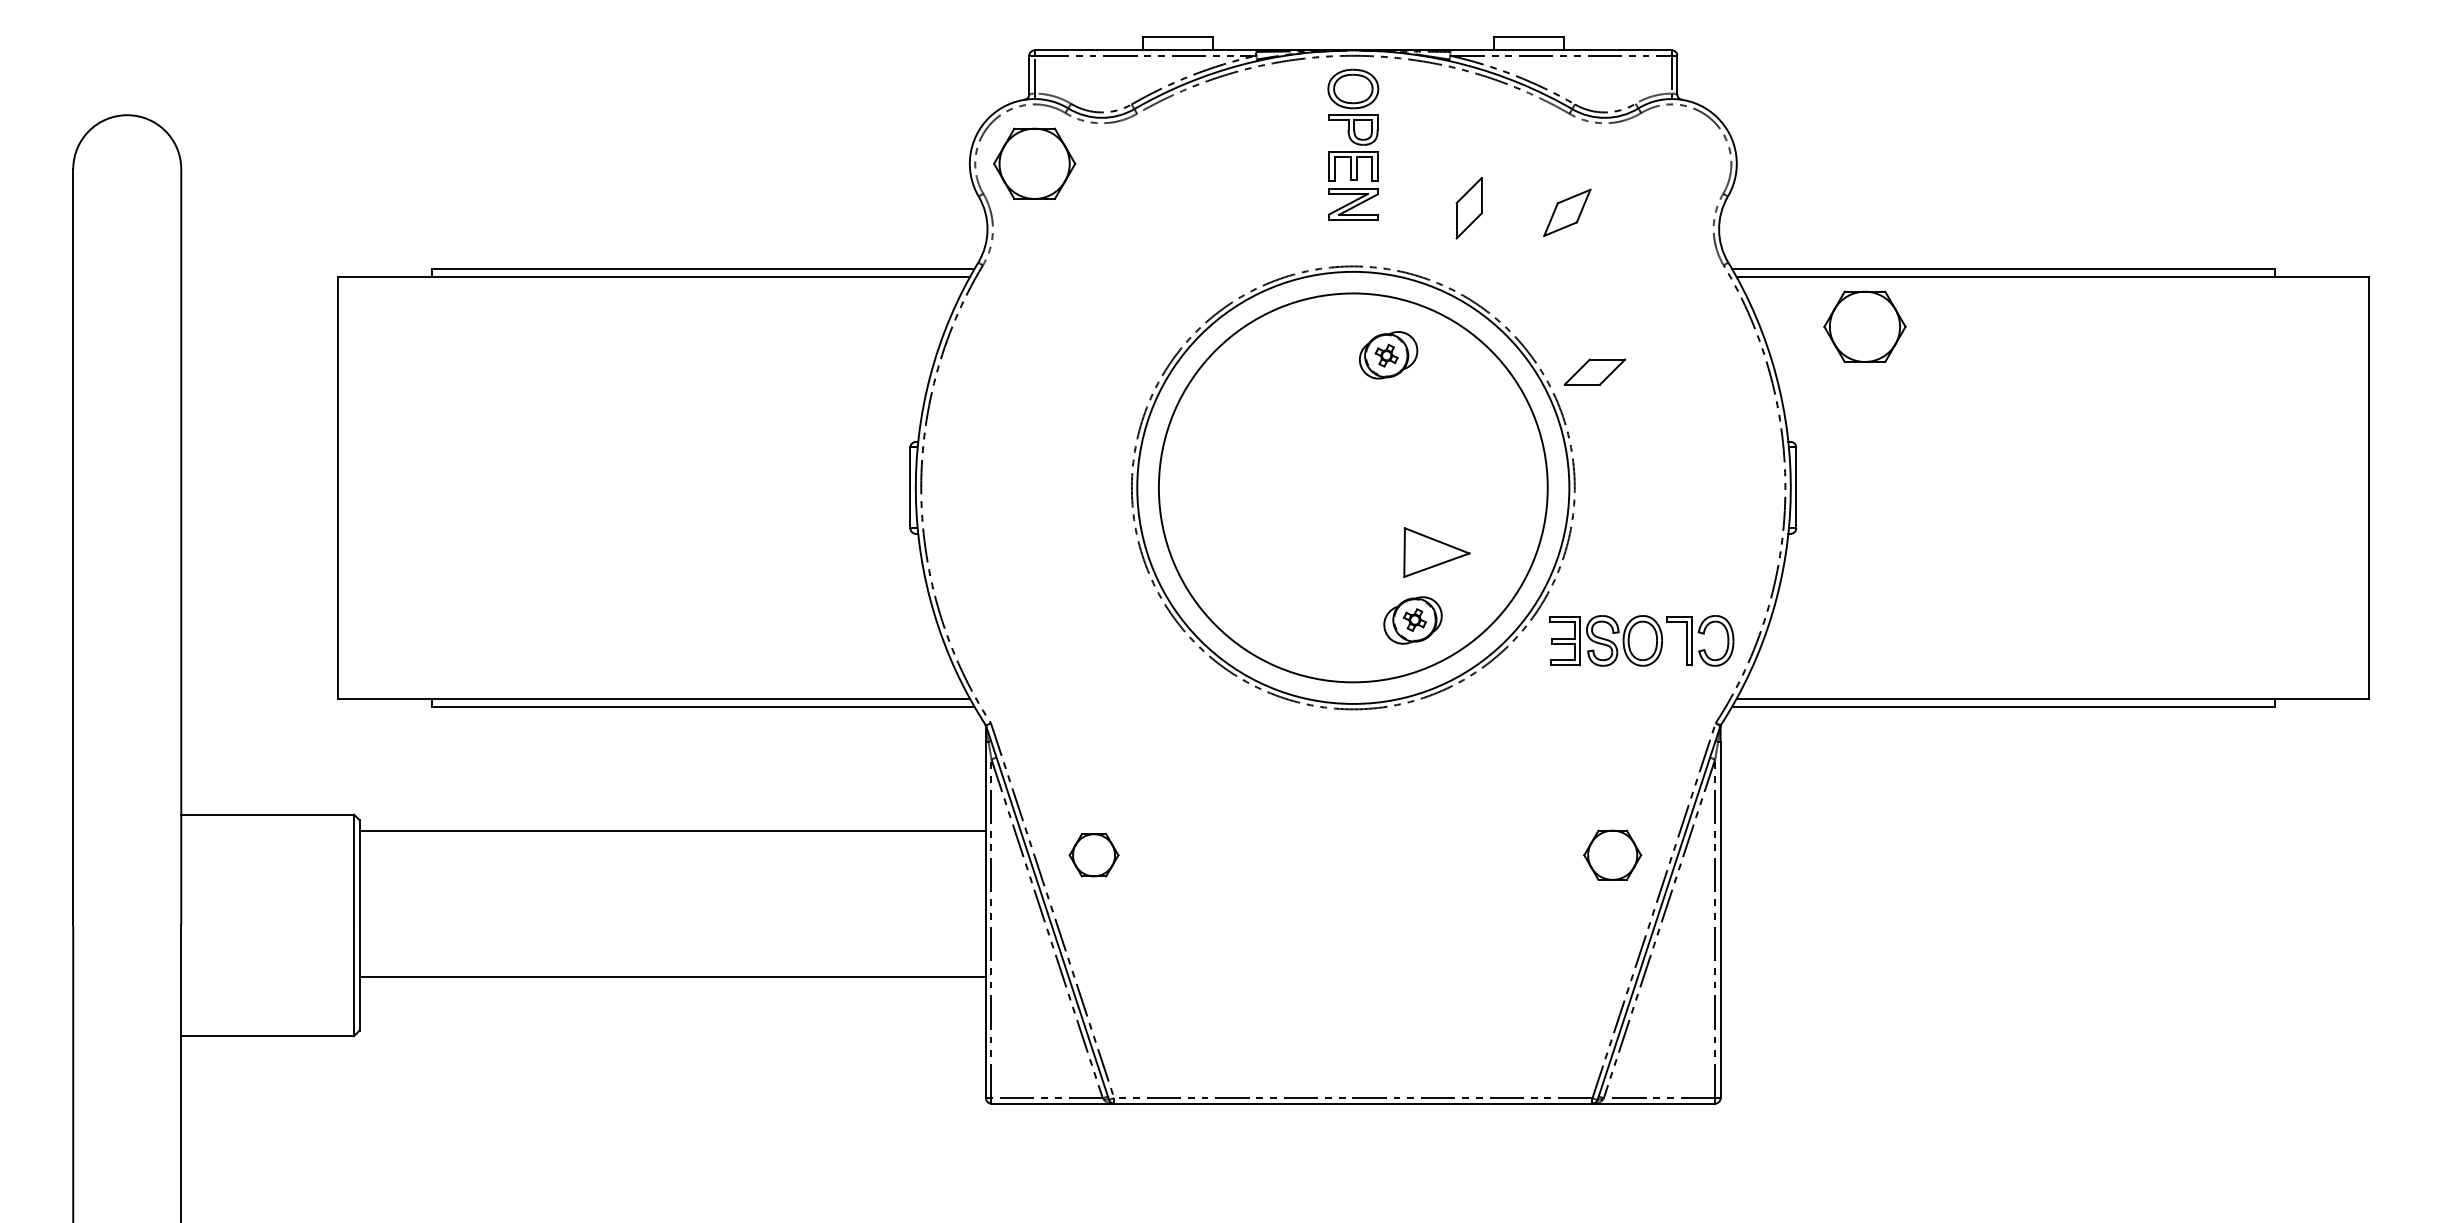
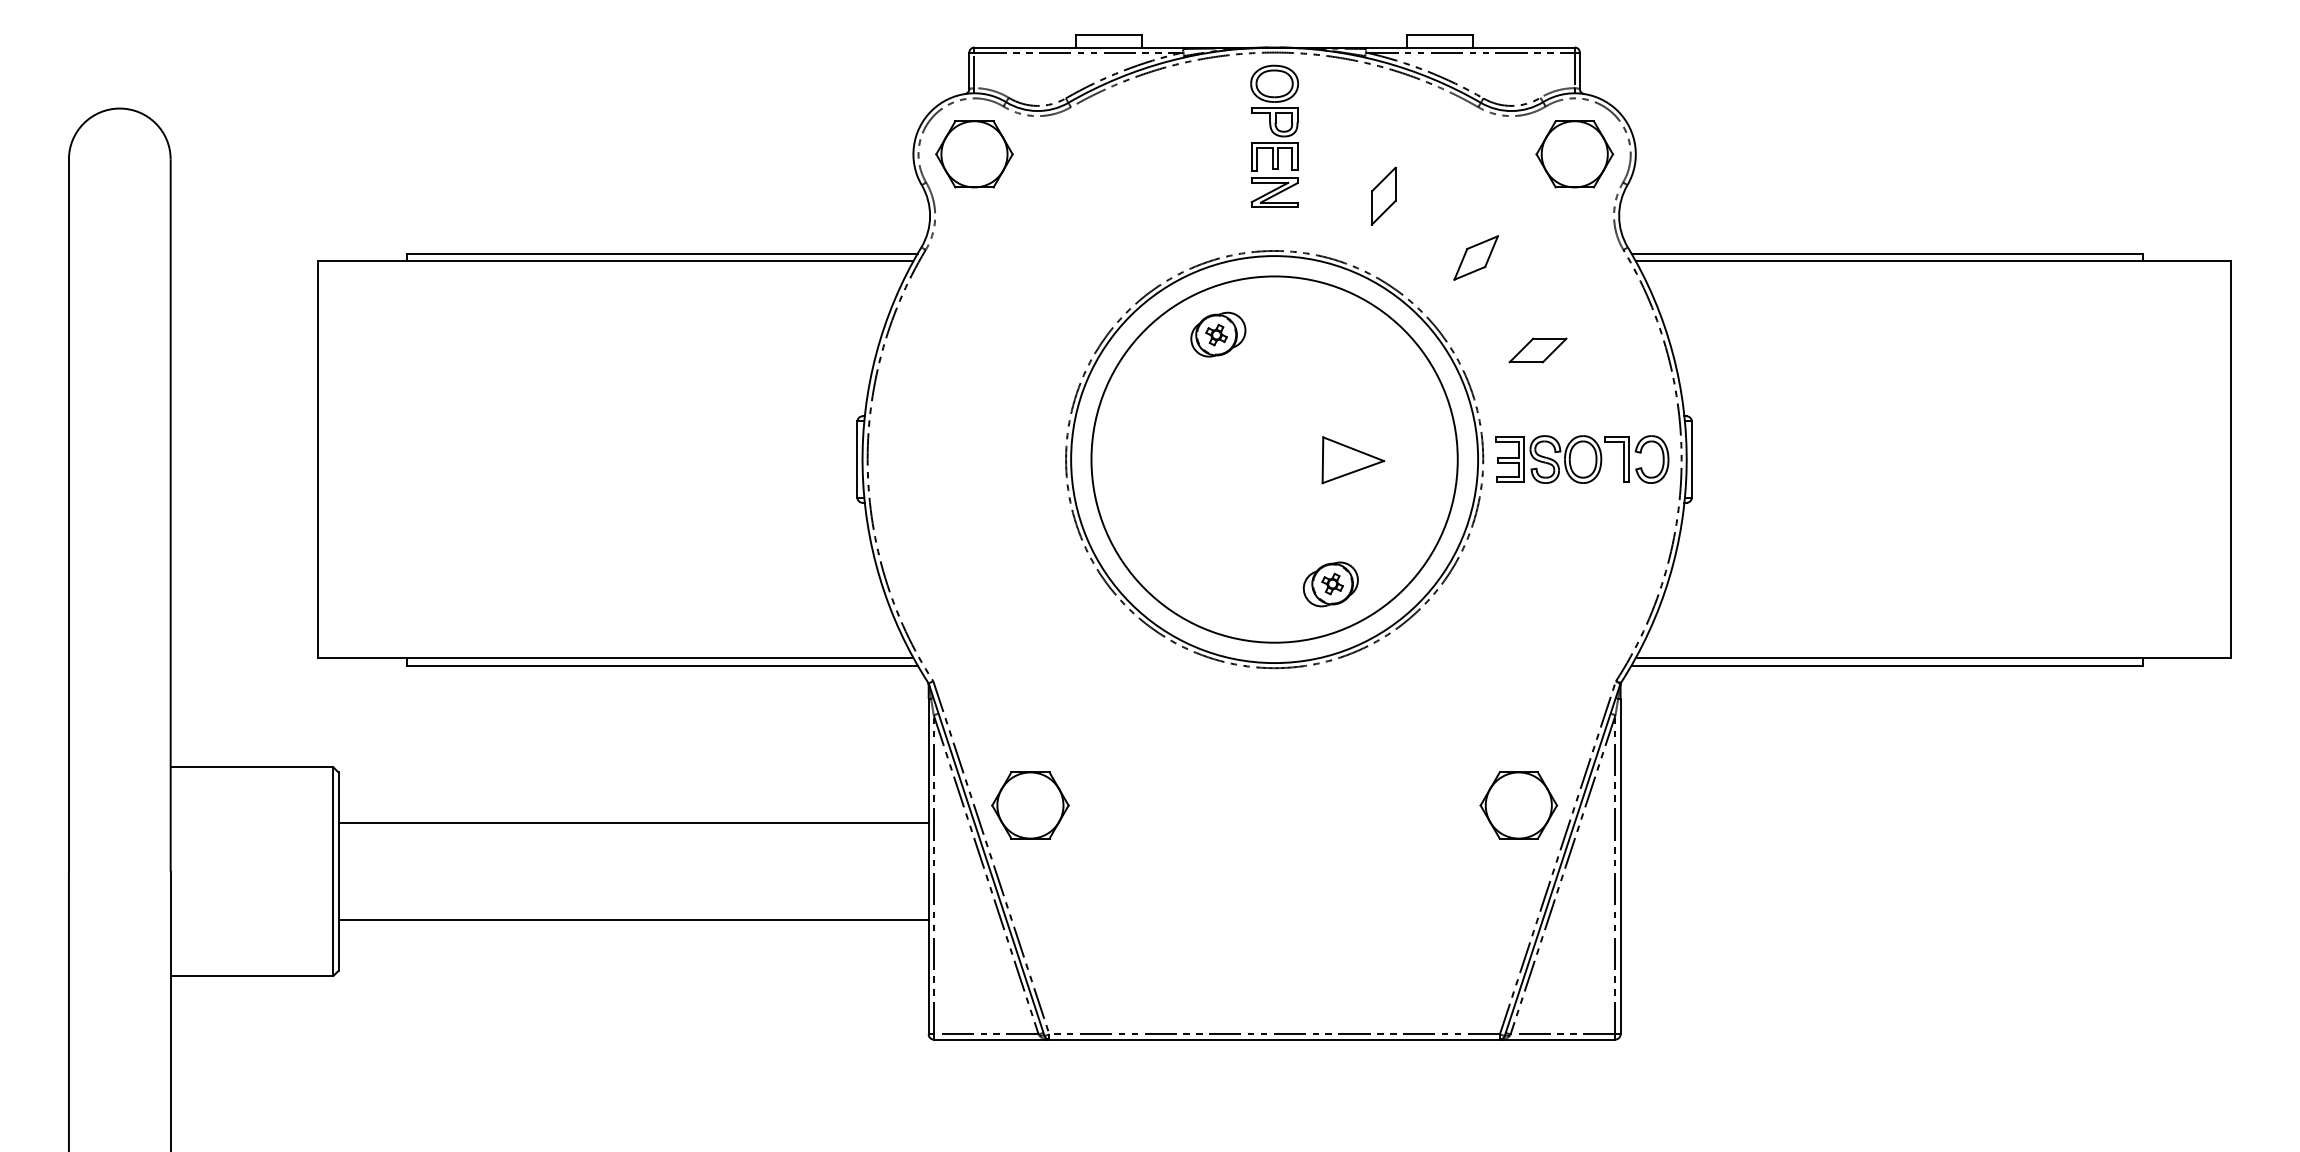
part: (1567, 212) -> (1476, 257), moved
part: (1864, 326) -> (1574, 154), moved
part: (1388, 355) -> (1218, 334), moved
part: (1594, 371) -> (1537, 349), moved
part: (1436, 552) -> (1352, 460), moved
part: (1641, 640) -> (1581, 459), moved
line: (672, 831) -> (633, 823), moved
part: (1093, 855) -> (1029, 805), size x1.67
part: (1612, 855) -> (1518, 805), size x1.43

